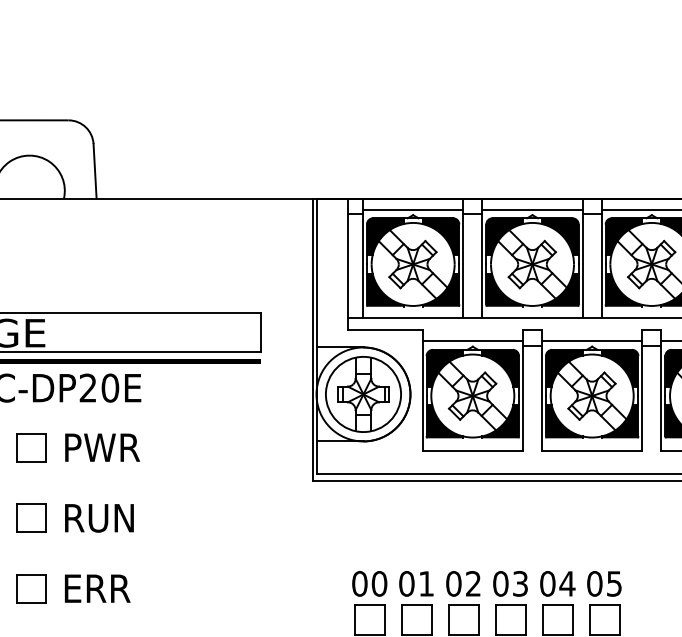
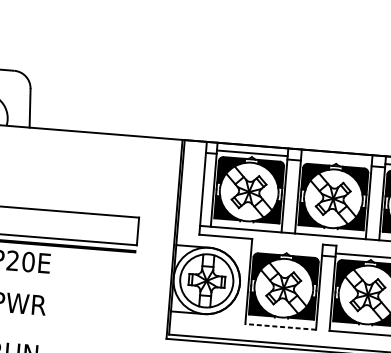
line: (532, 209) -> (336, 160), removed
line: (472, 341) -> (286, 249), removed
line: (472, 450) -> (280, 326), solid -> dashed

